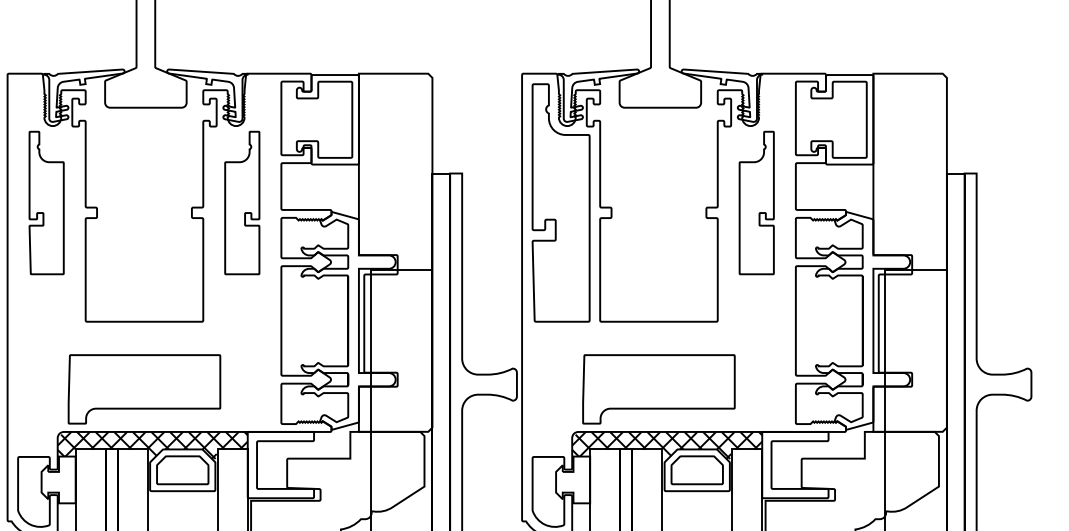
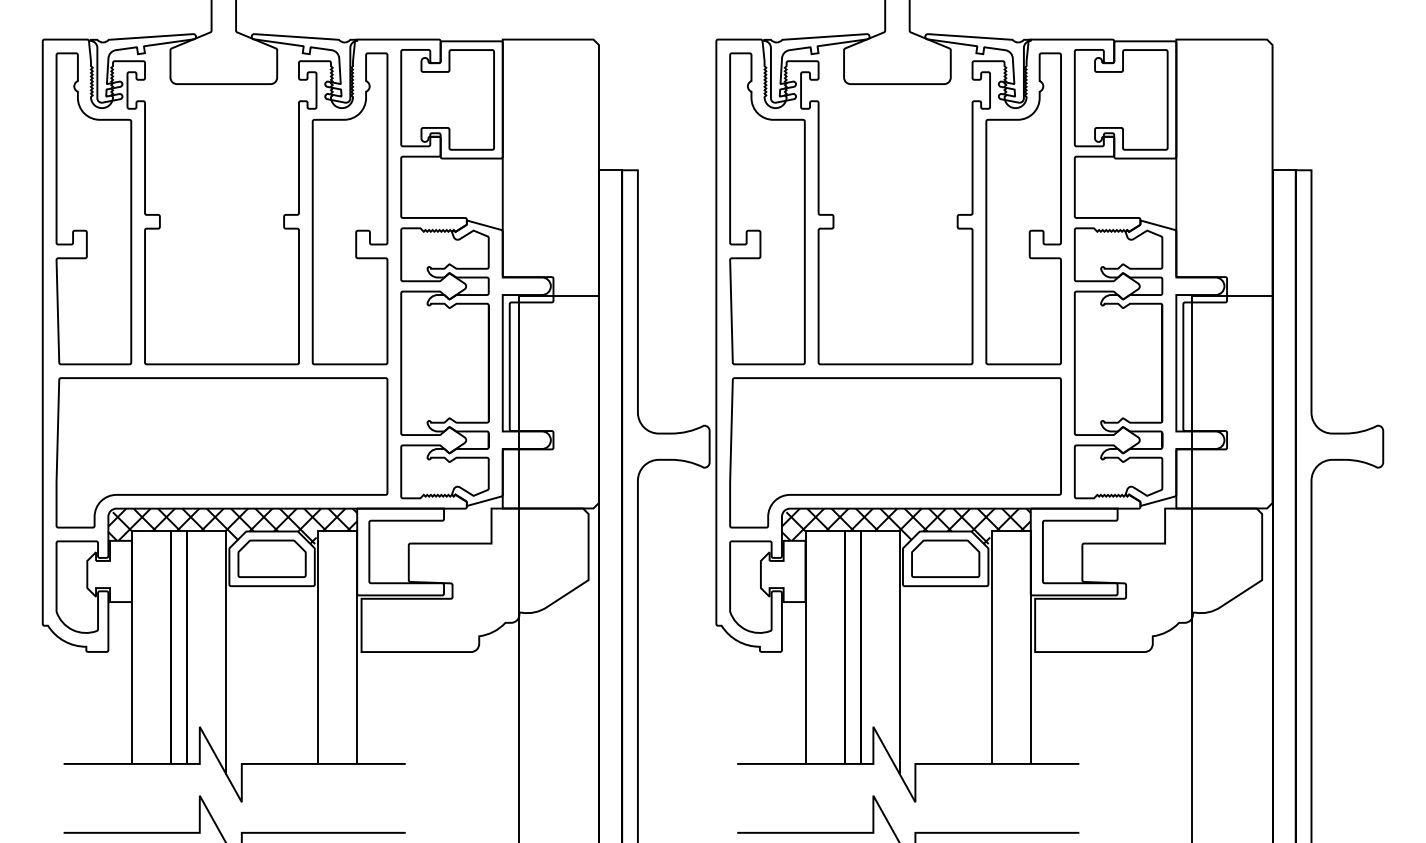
part: (46, 202) -> (93, 208), size x1.67
part: (241, 202) -> (349, 208), size x1.67
part: (756, 202) -> (1023, 208), size x1.67
part: (144, 389) -> (221, 452), size x1.67
part: (658, 389) -> (895, 452), size x1.67

